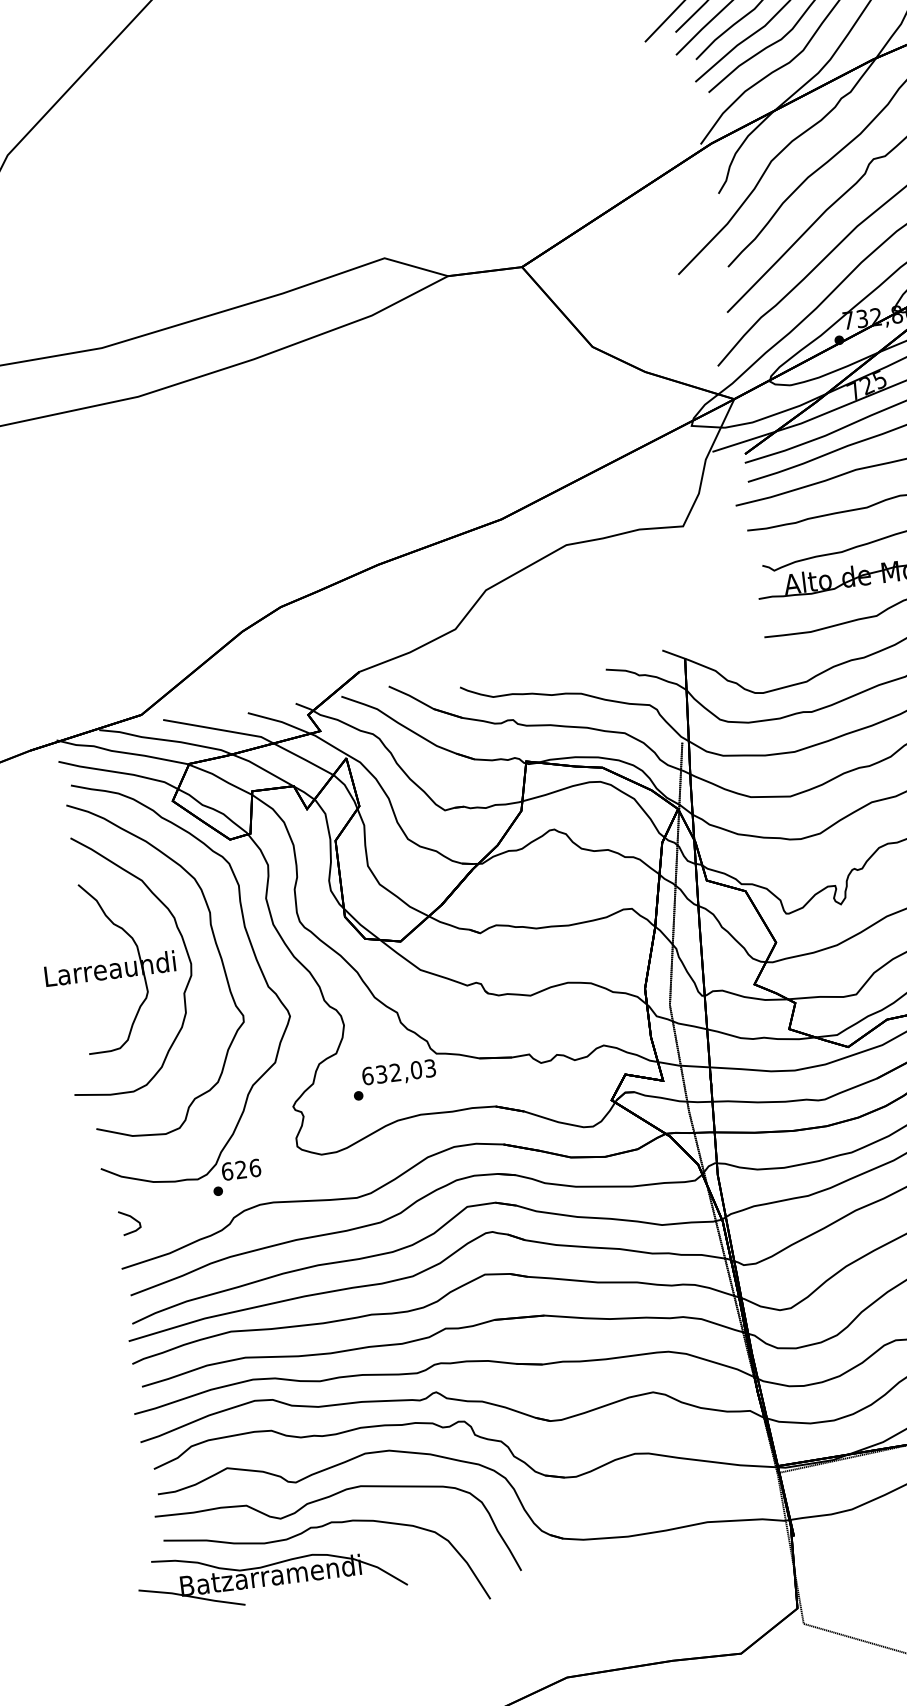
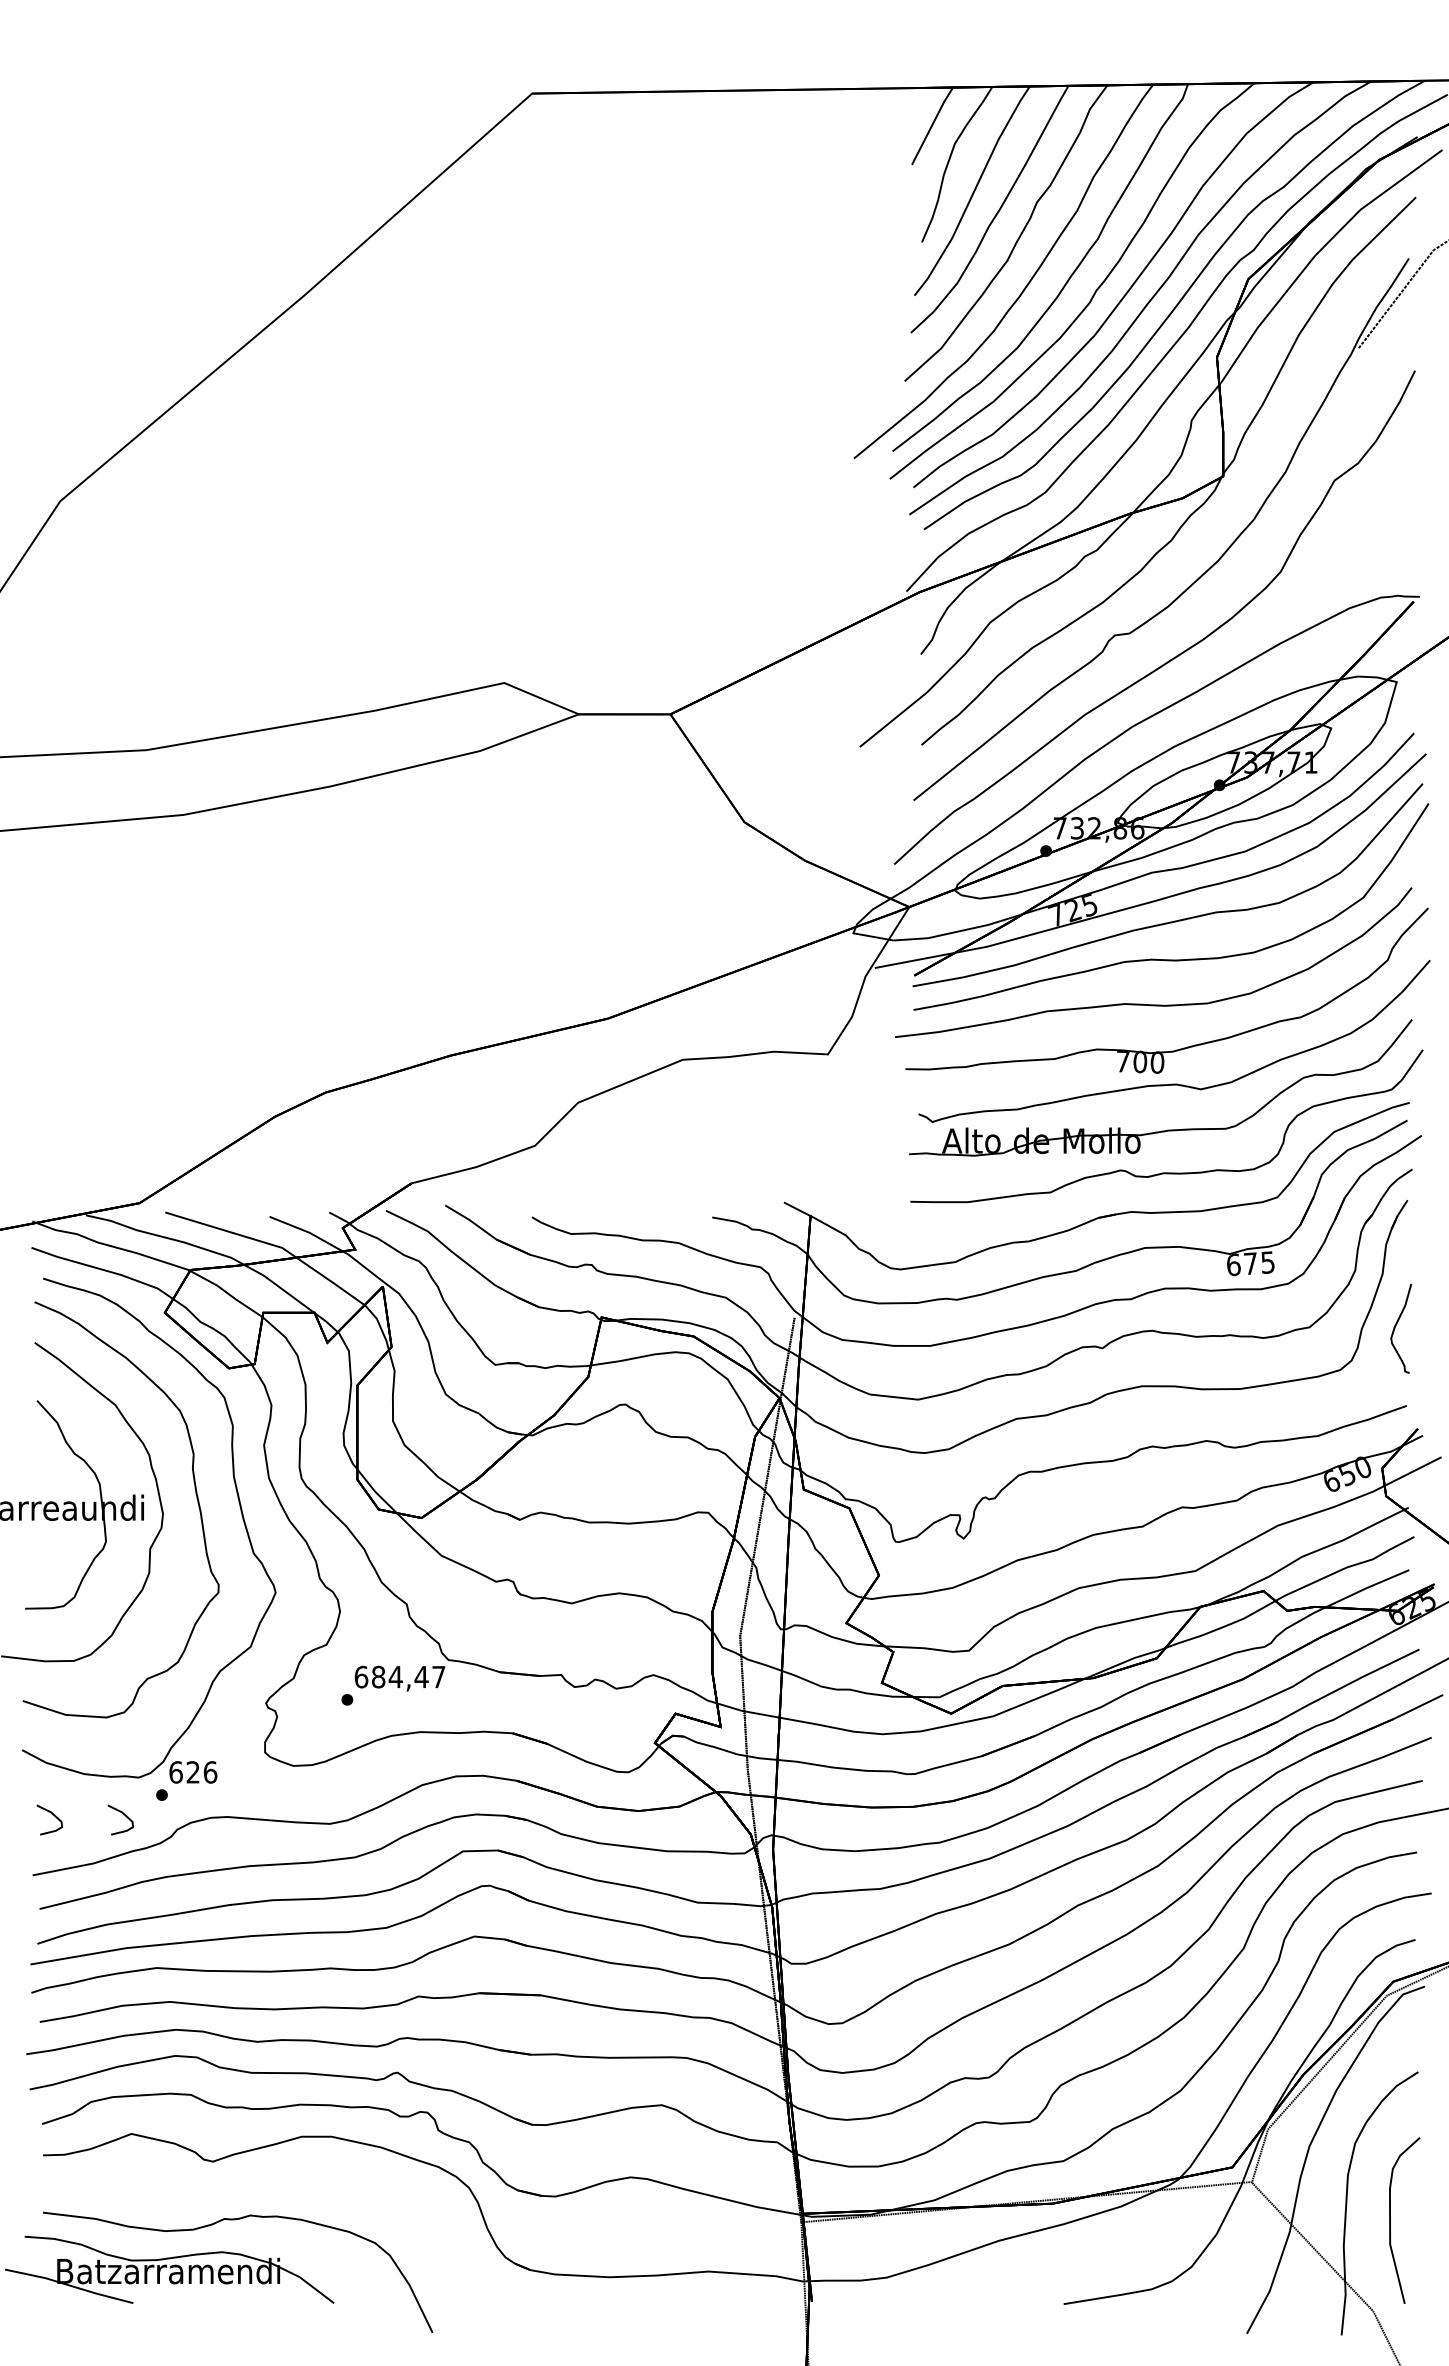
text: (405, 1070) -> (408, 1676), 632,03 -> 684,47
curve: (188, 1210) -> (122, 1814), added
part: (323, 1499) -> (244, 2186), removed

